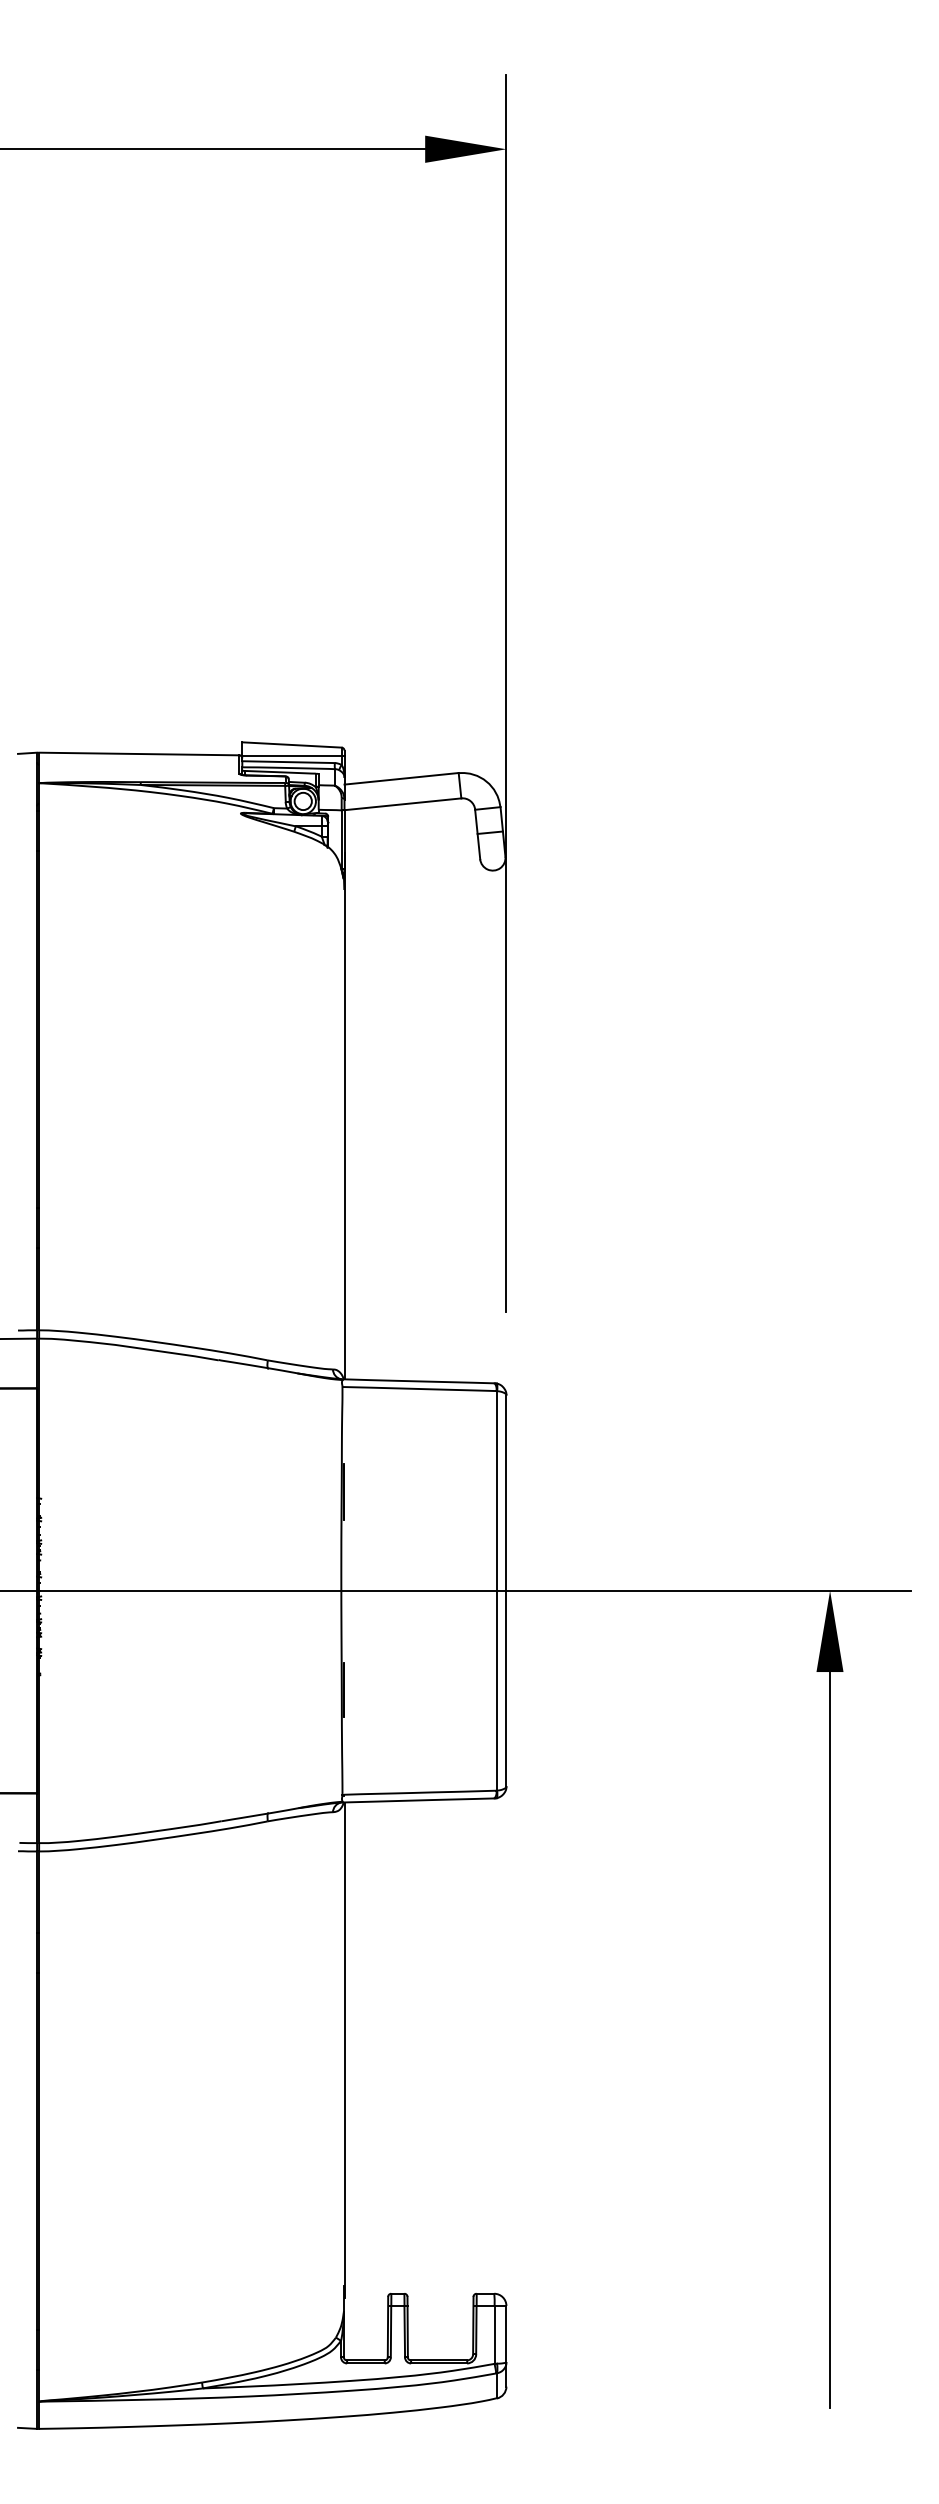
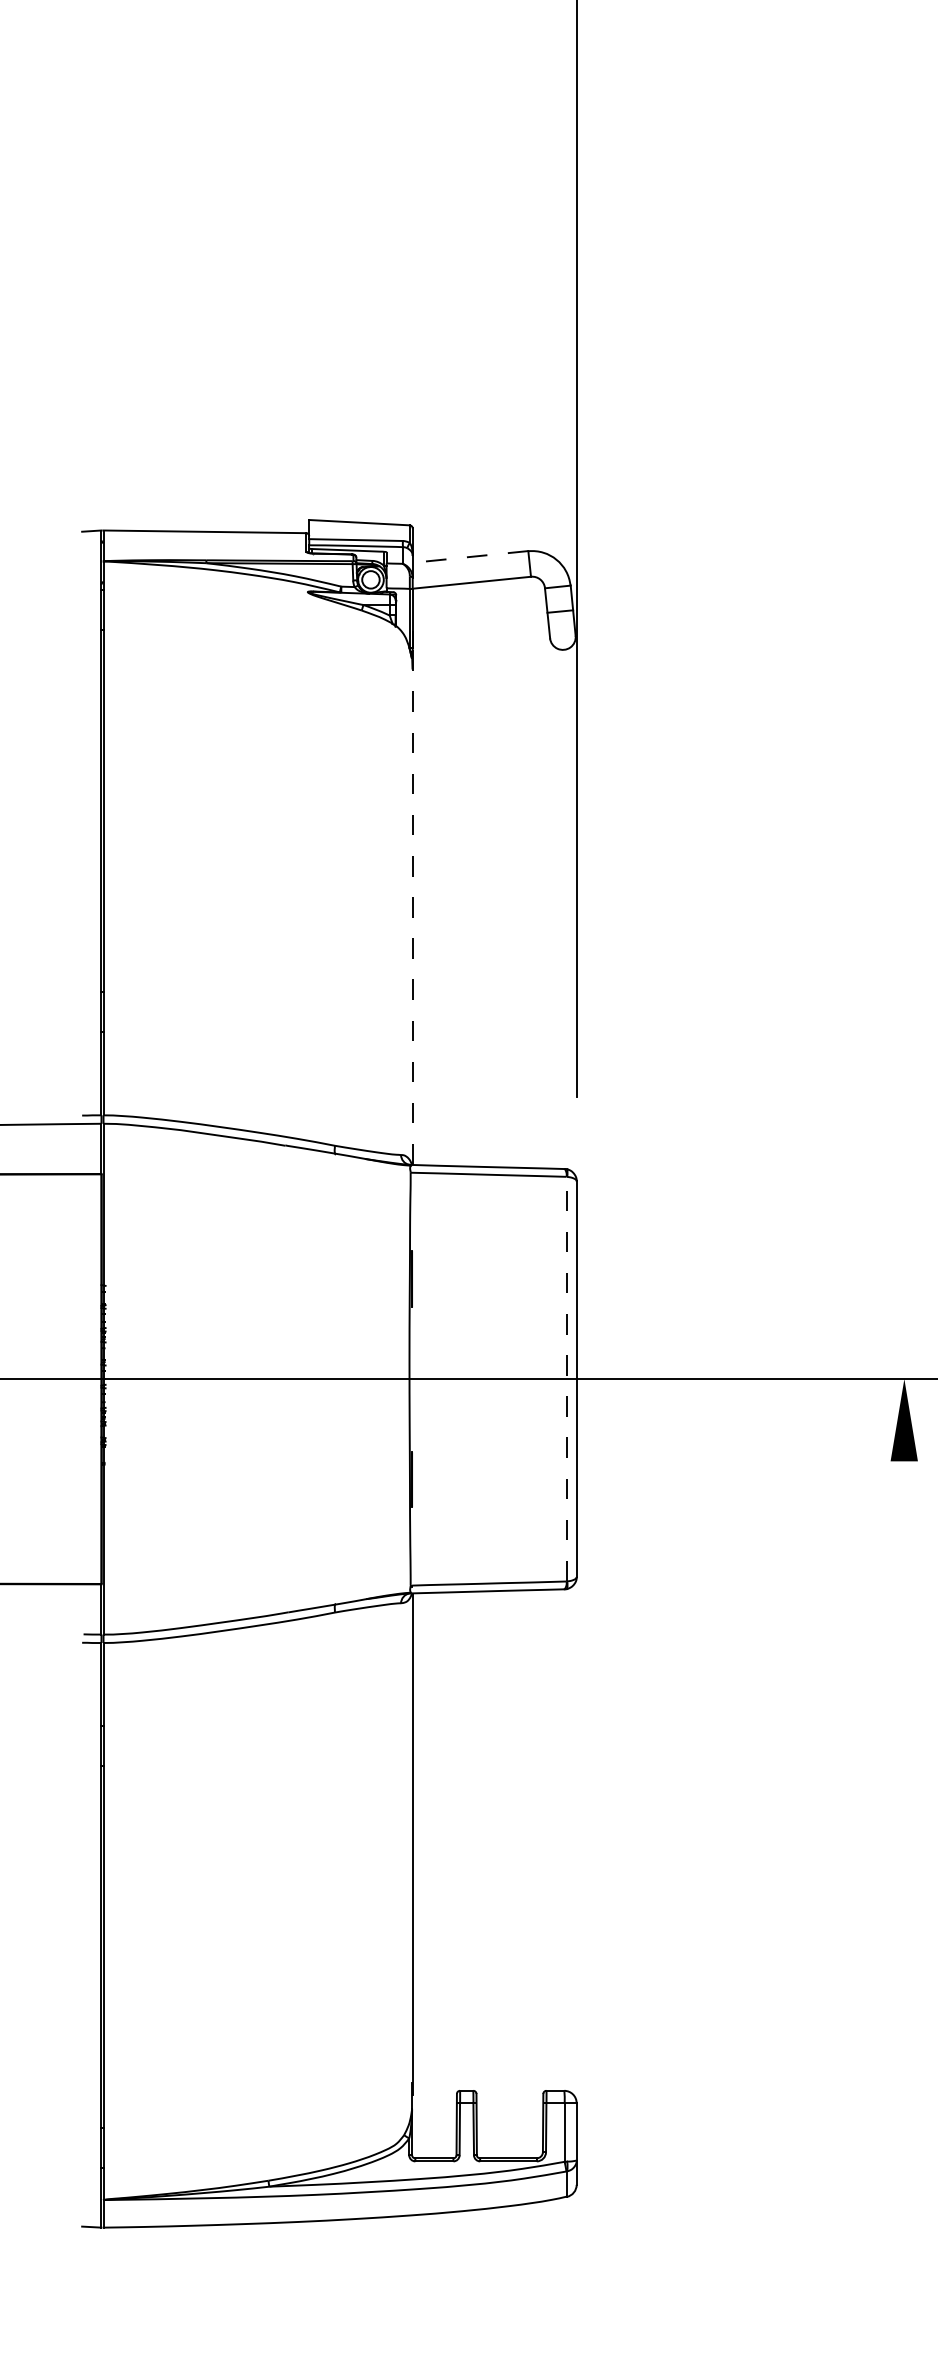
line: (293, 755) -> (361, 533), removed
line: (401, 778) -> (470, 556), solid -> dashed
line: (344, 1125) -> (412, 907), solid -> dashed
line: (496, 1590) -> (566, 1378), solid -> dashed
line: (830, 2039) -> (904, 1833), removed

